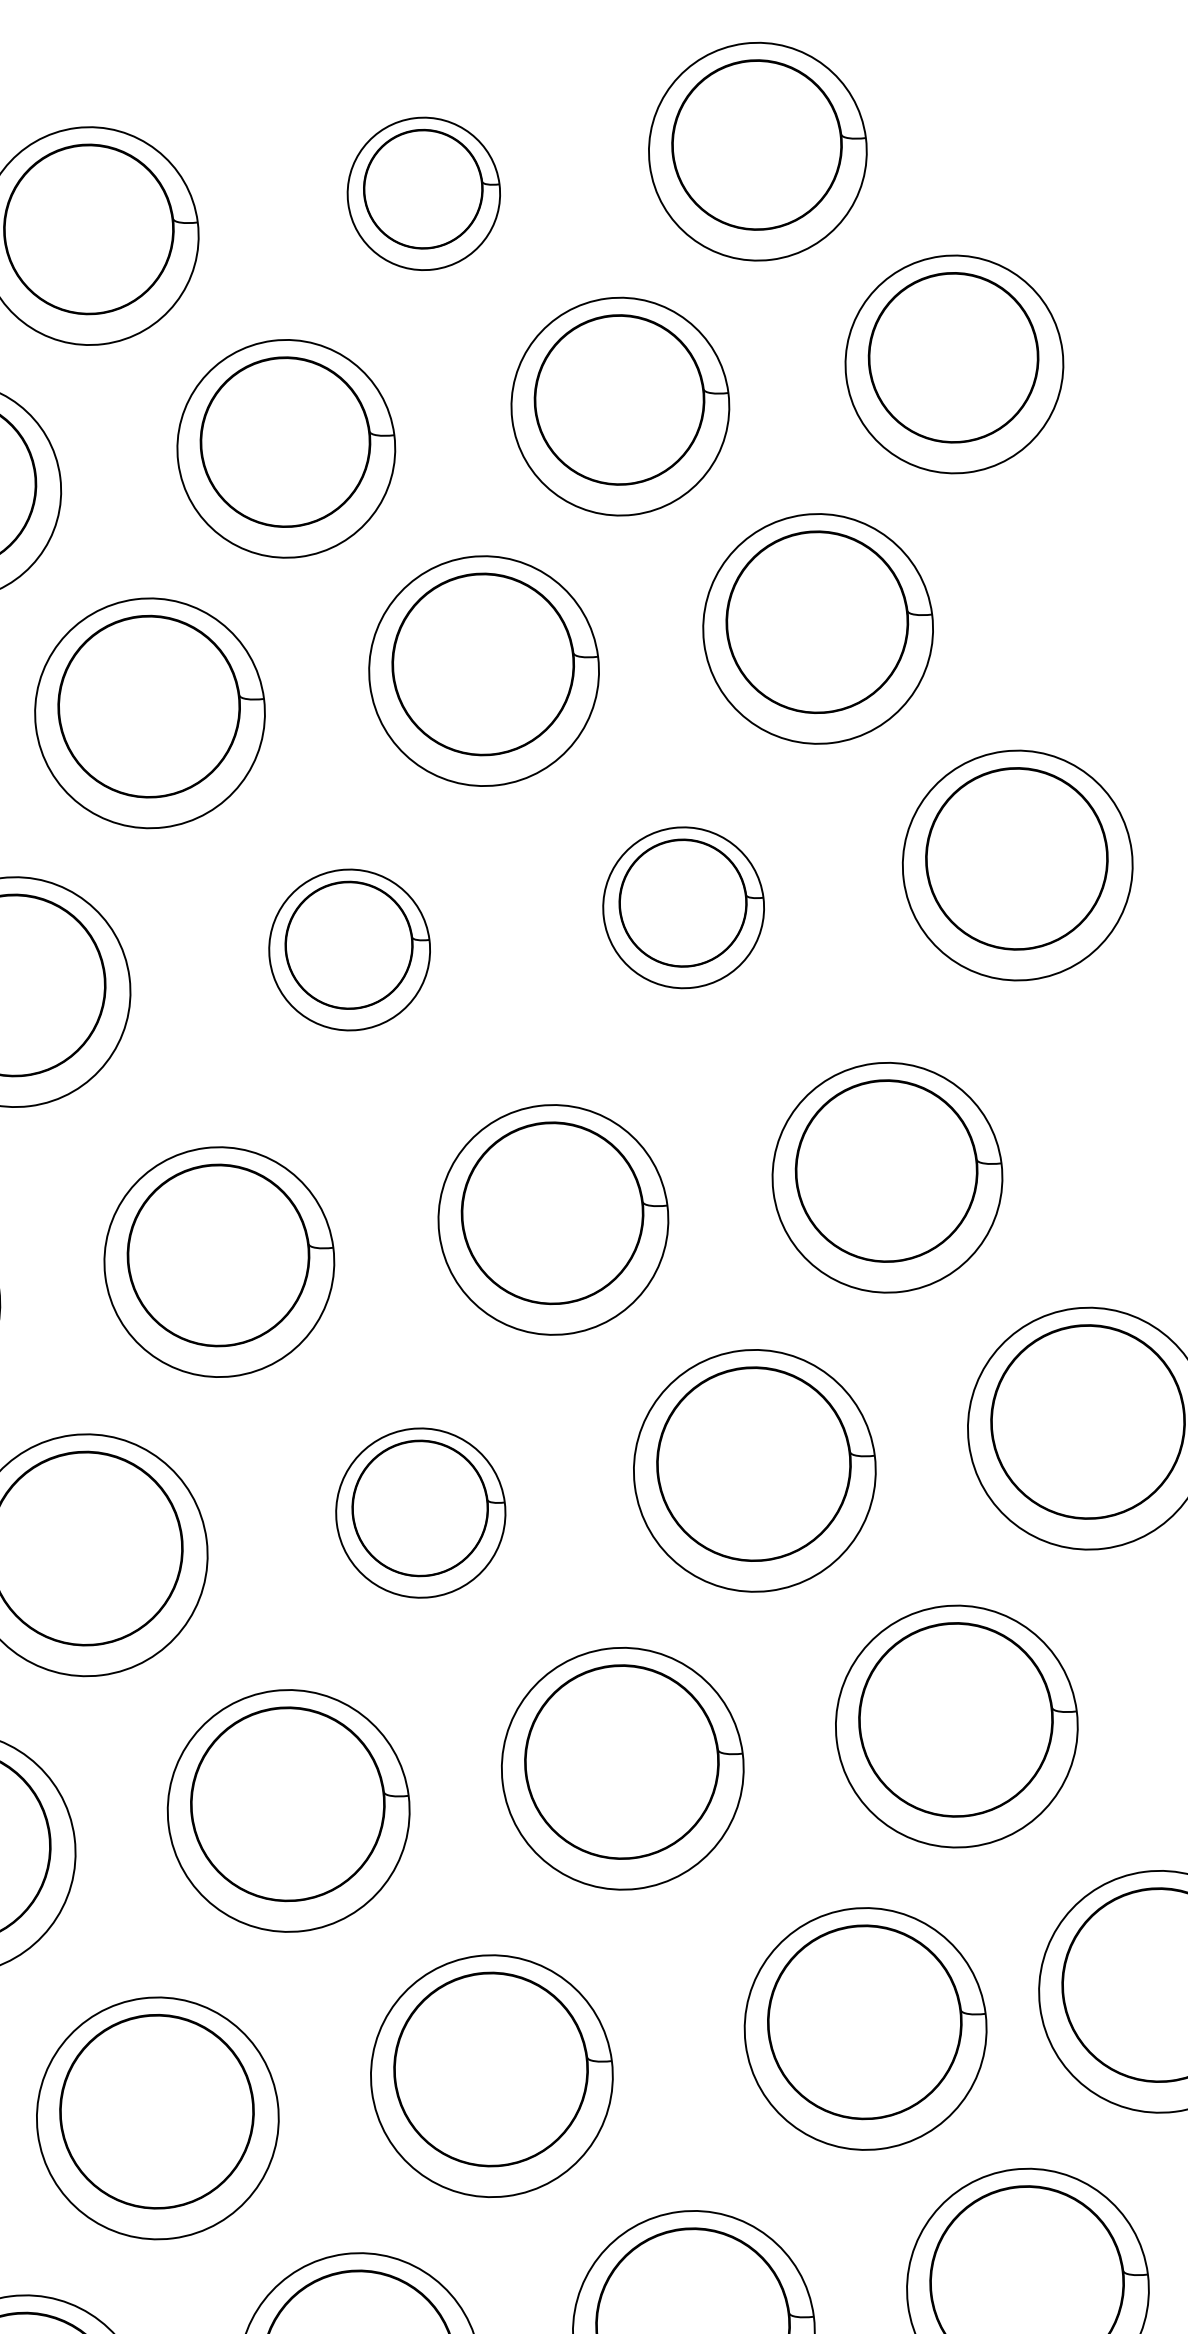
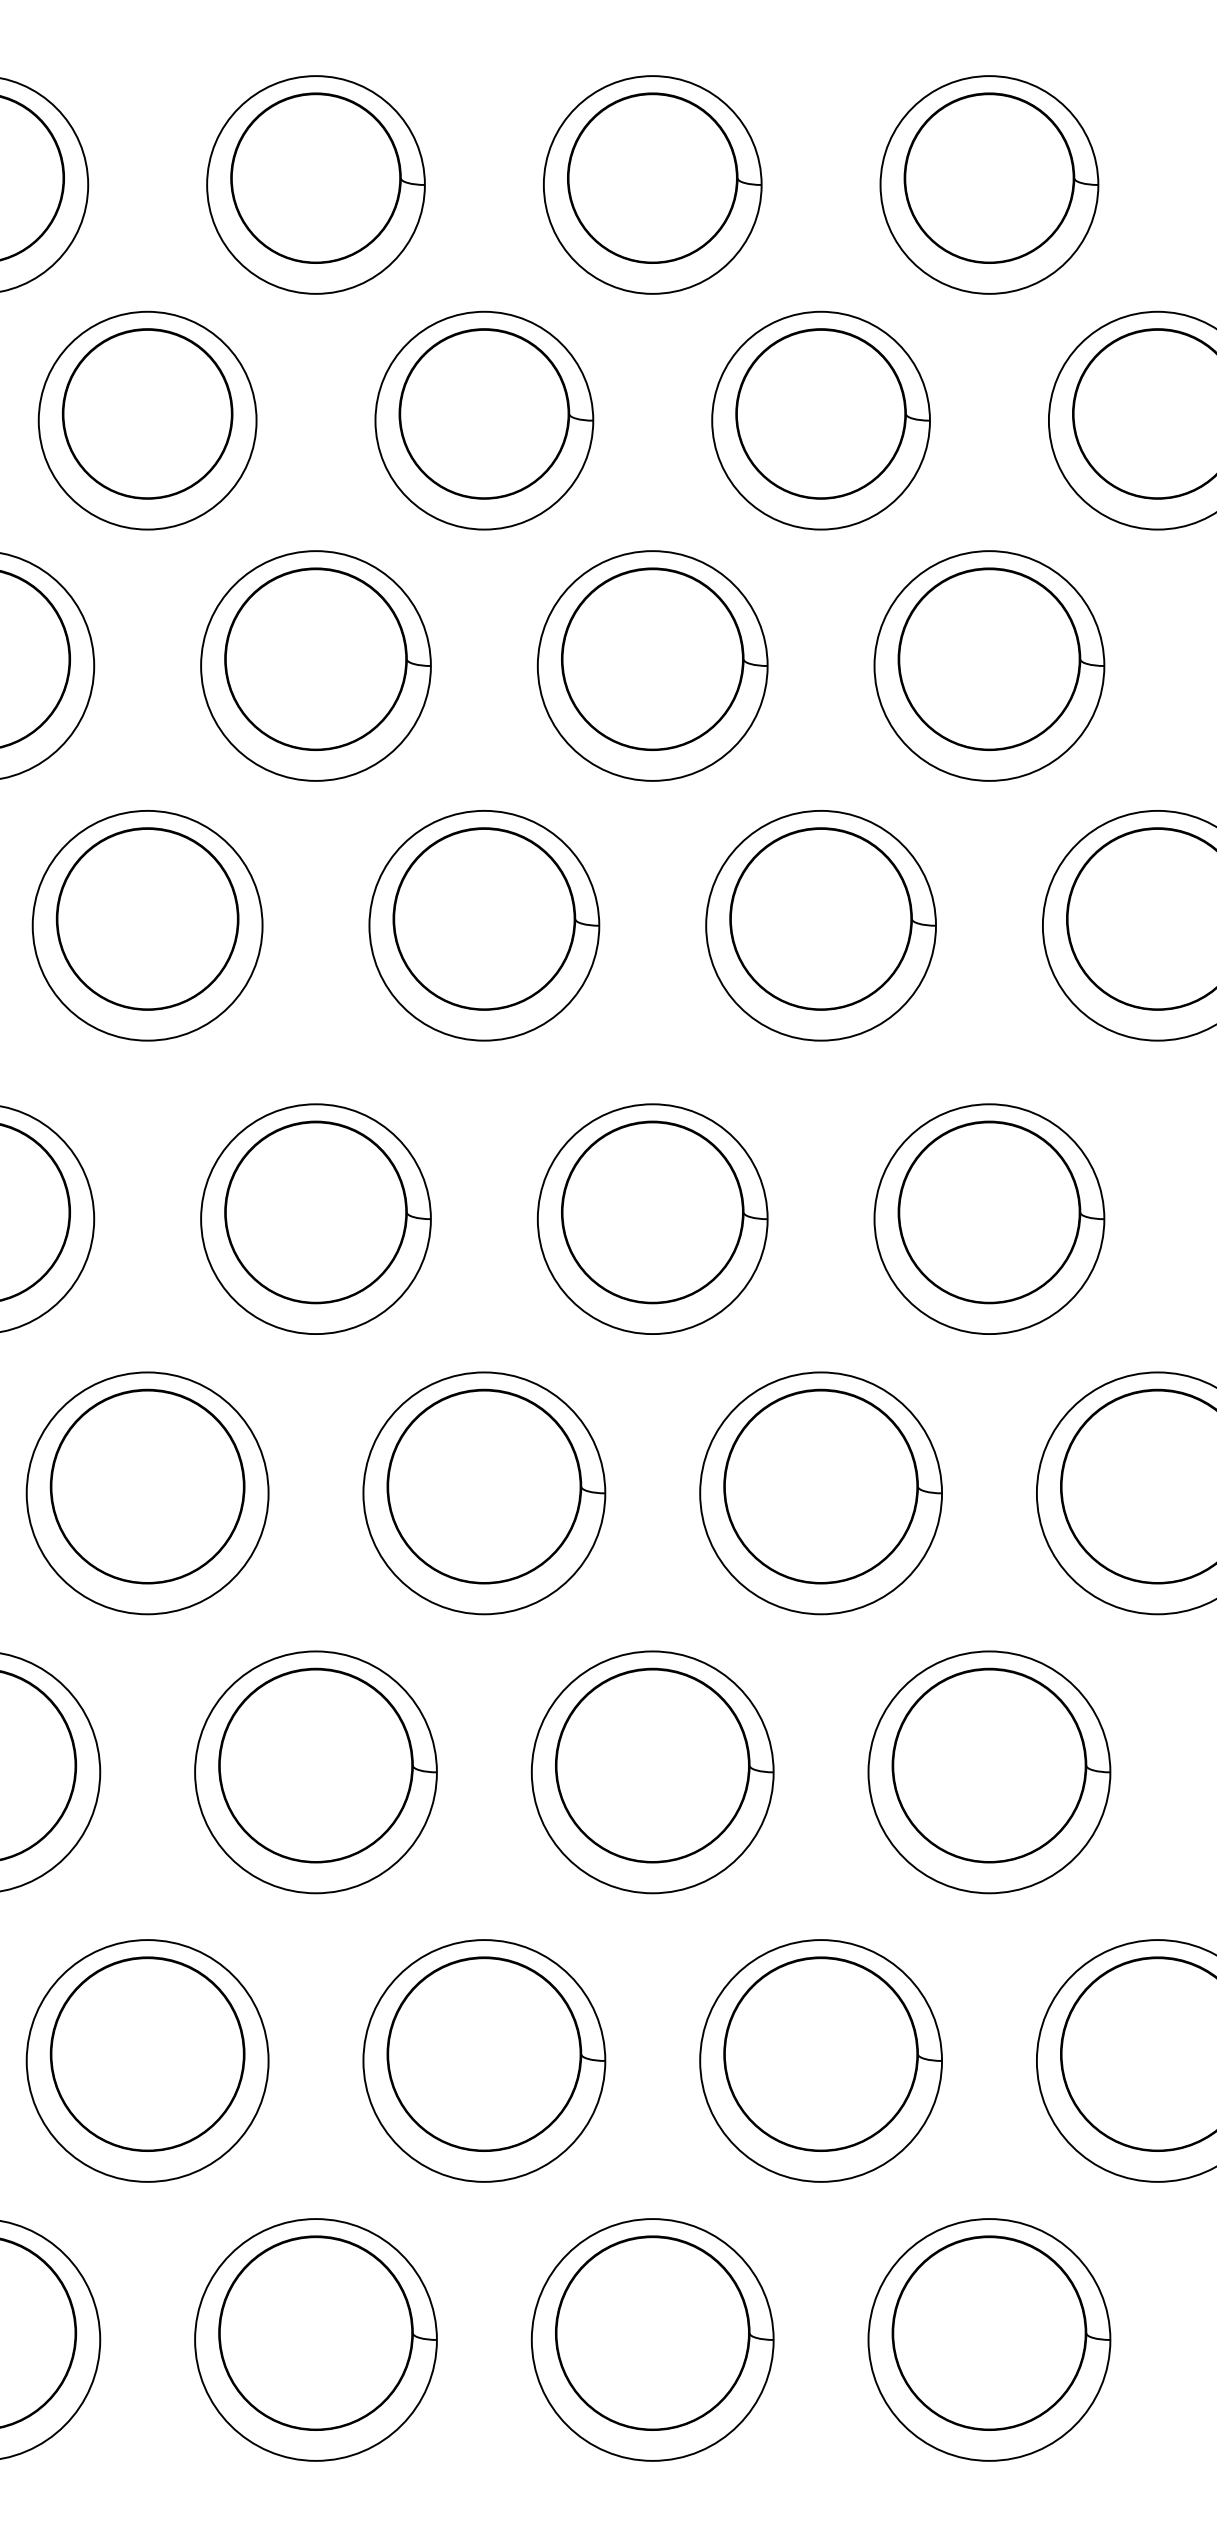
part: (423, 193) -> (652, 184), size x1.43
part: (683, 907) -> (820, 925), size x1.43
part: (349, 949) -> (484, 925), size x1.43
part: (420, 1513) -> (484, 1493), size x1.43
part: (865, 2028) -> (820, 2060), moved

